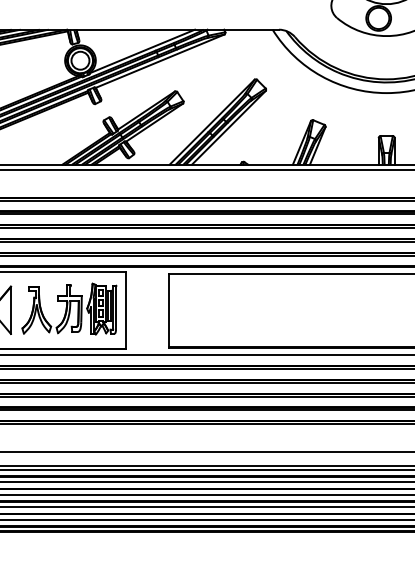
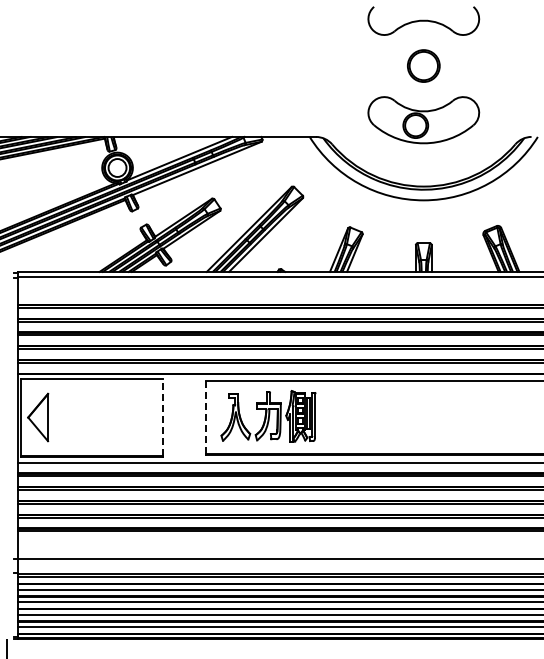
part: (69, 309) -> (268, 416), moved
line: (126, 310) -> (163, 417), solid -> dashed
line: (168, 310) -> (205, 417), solid -> dashed

